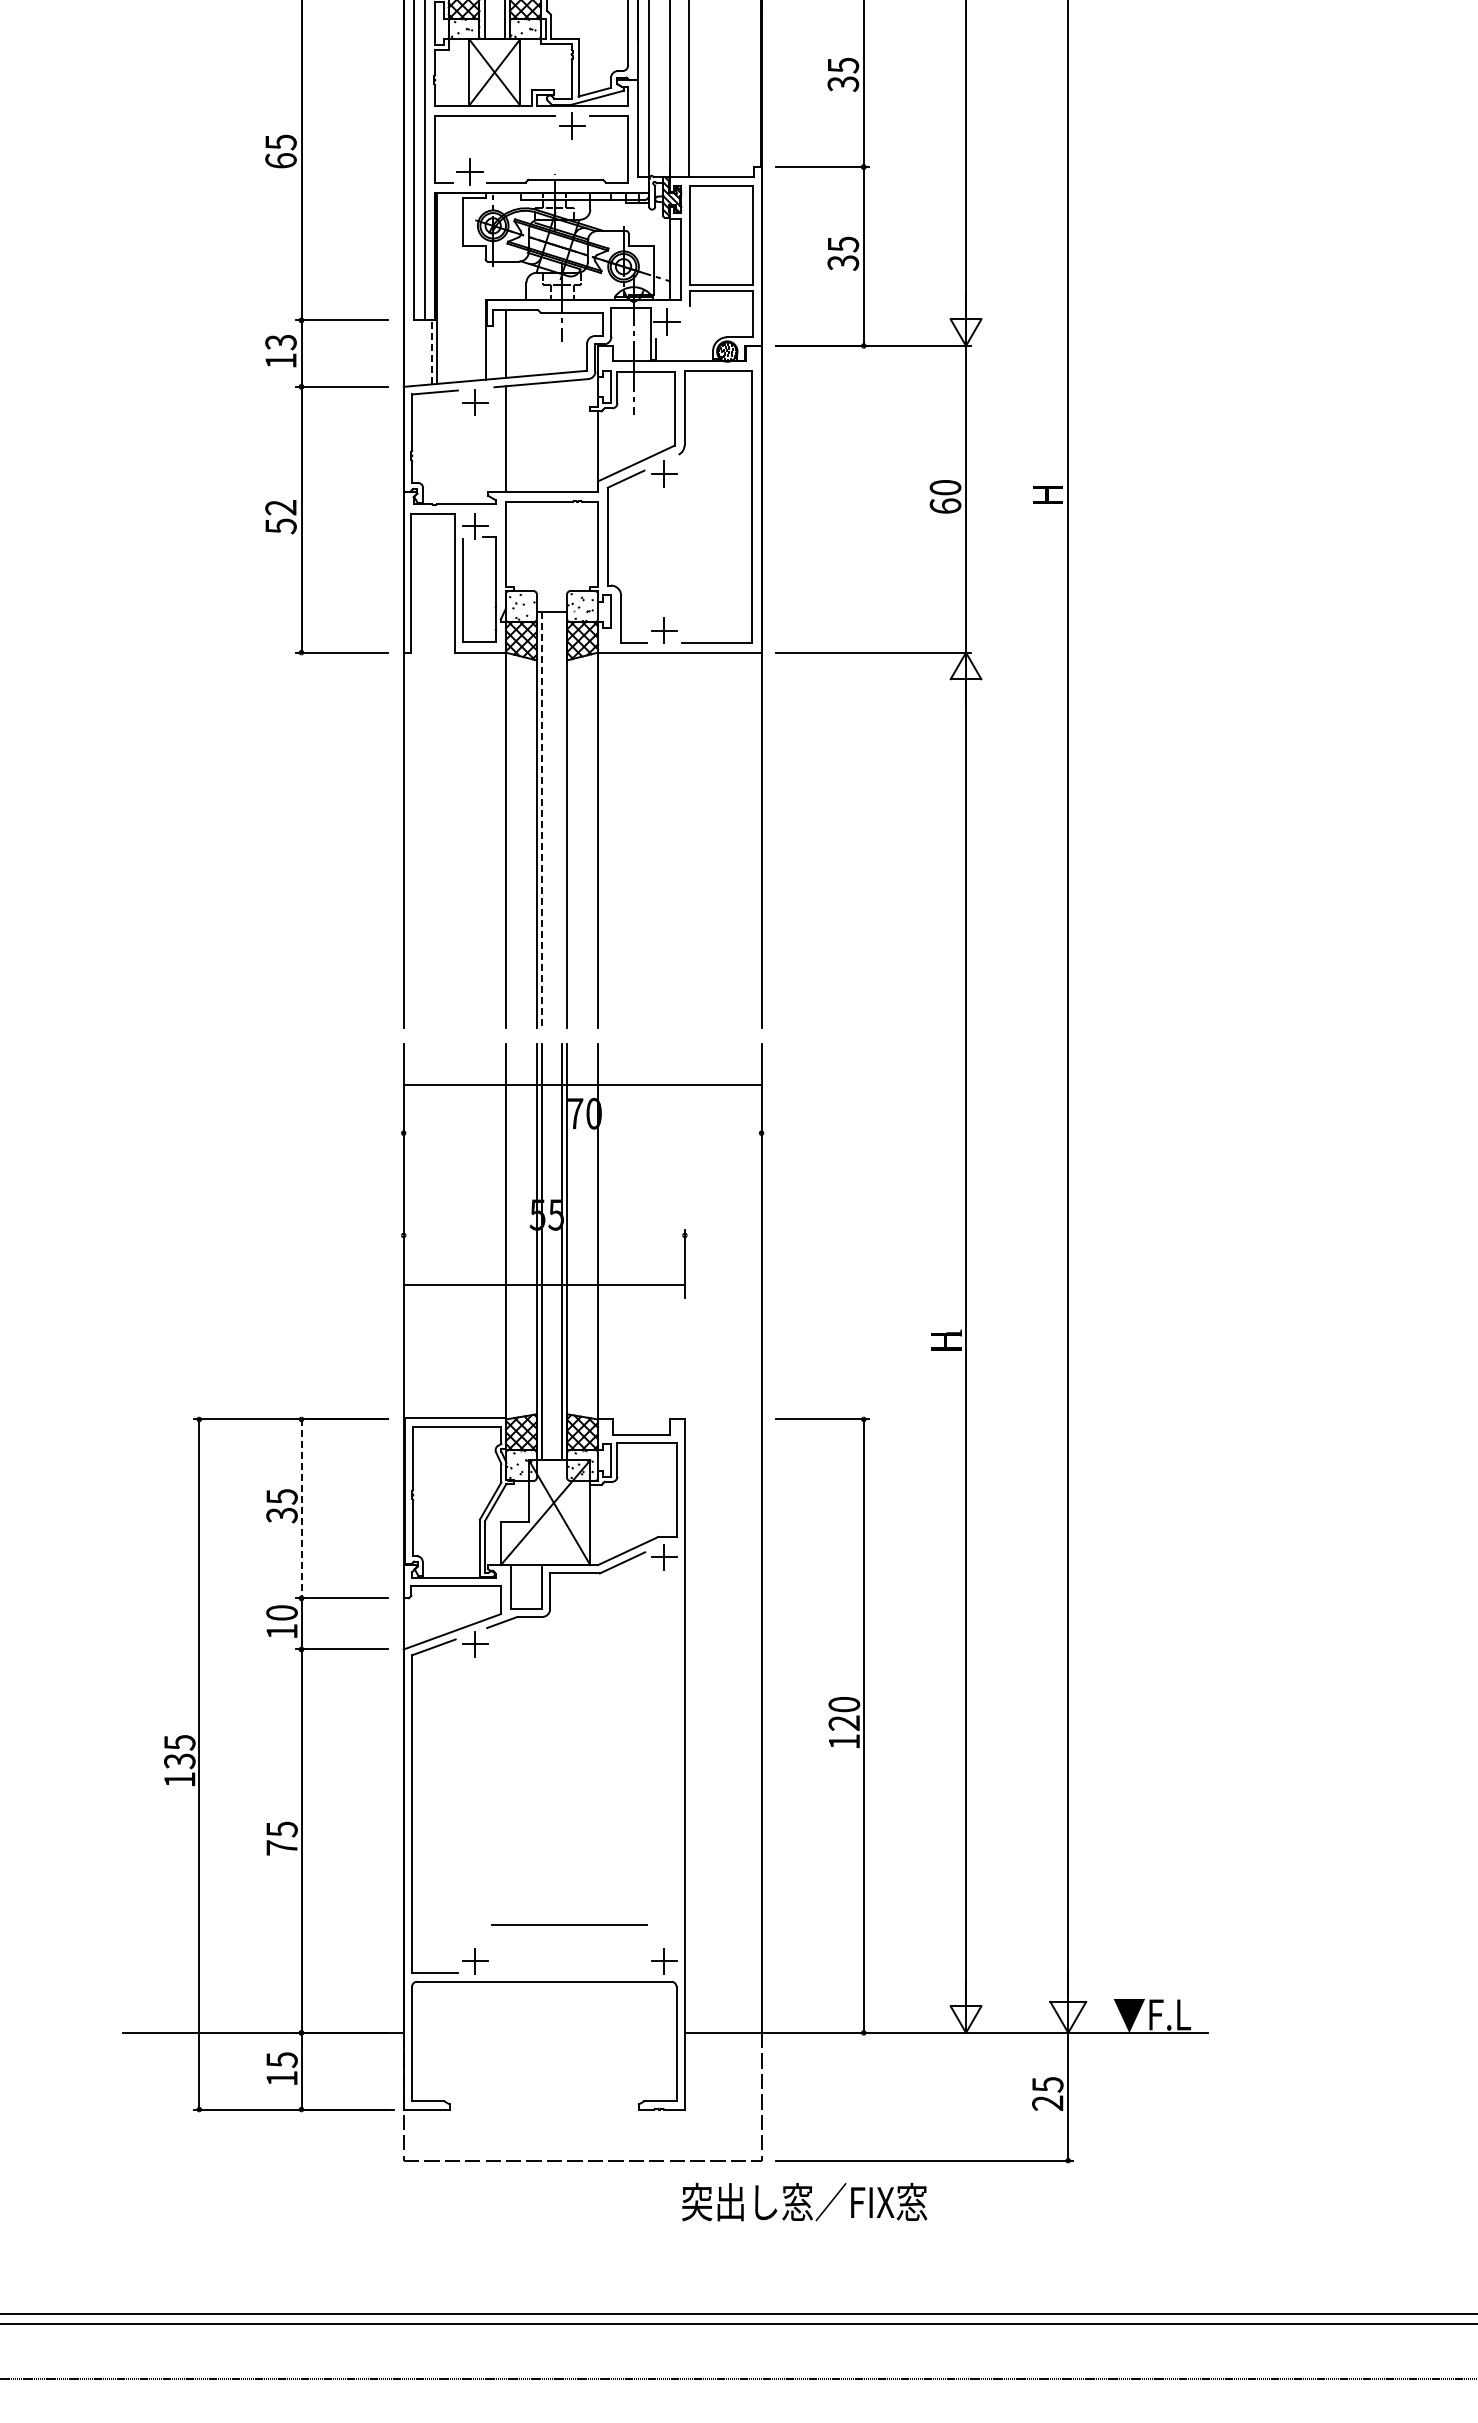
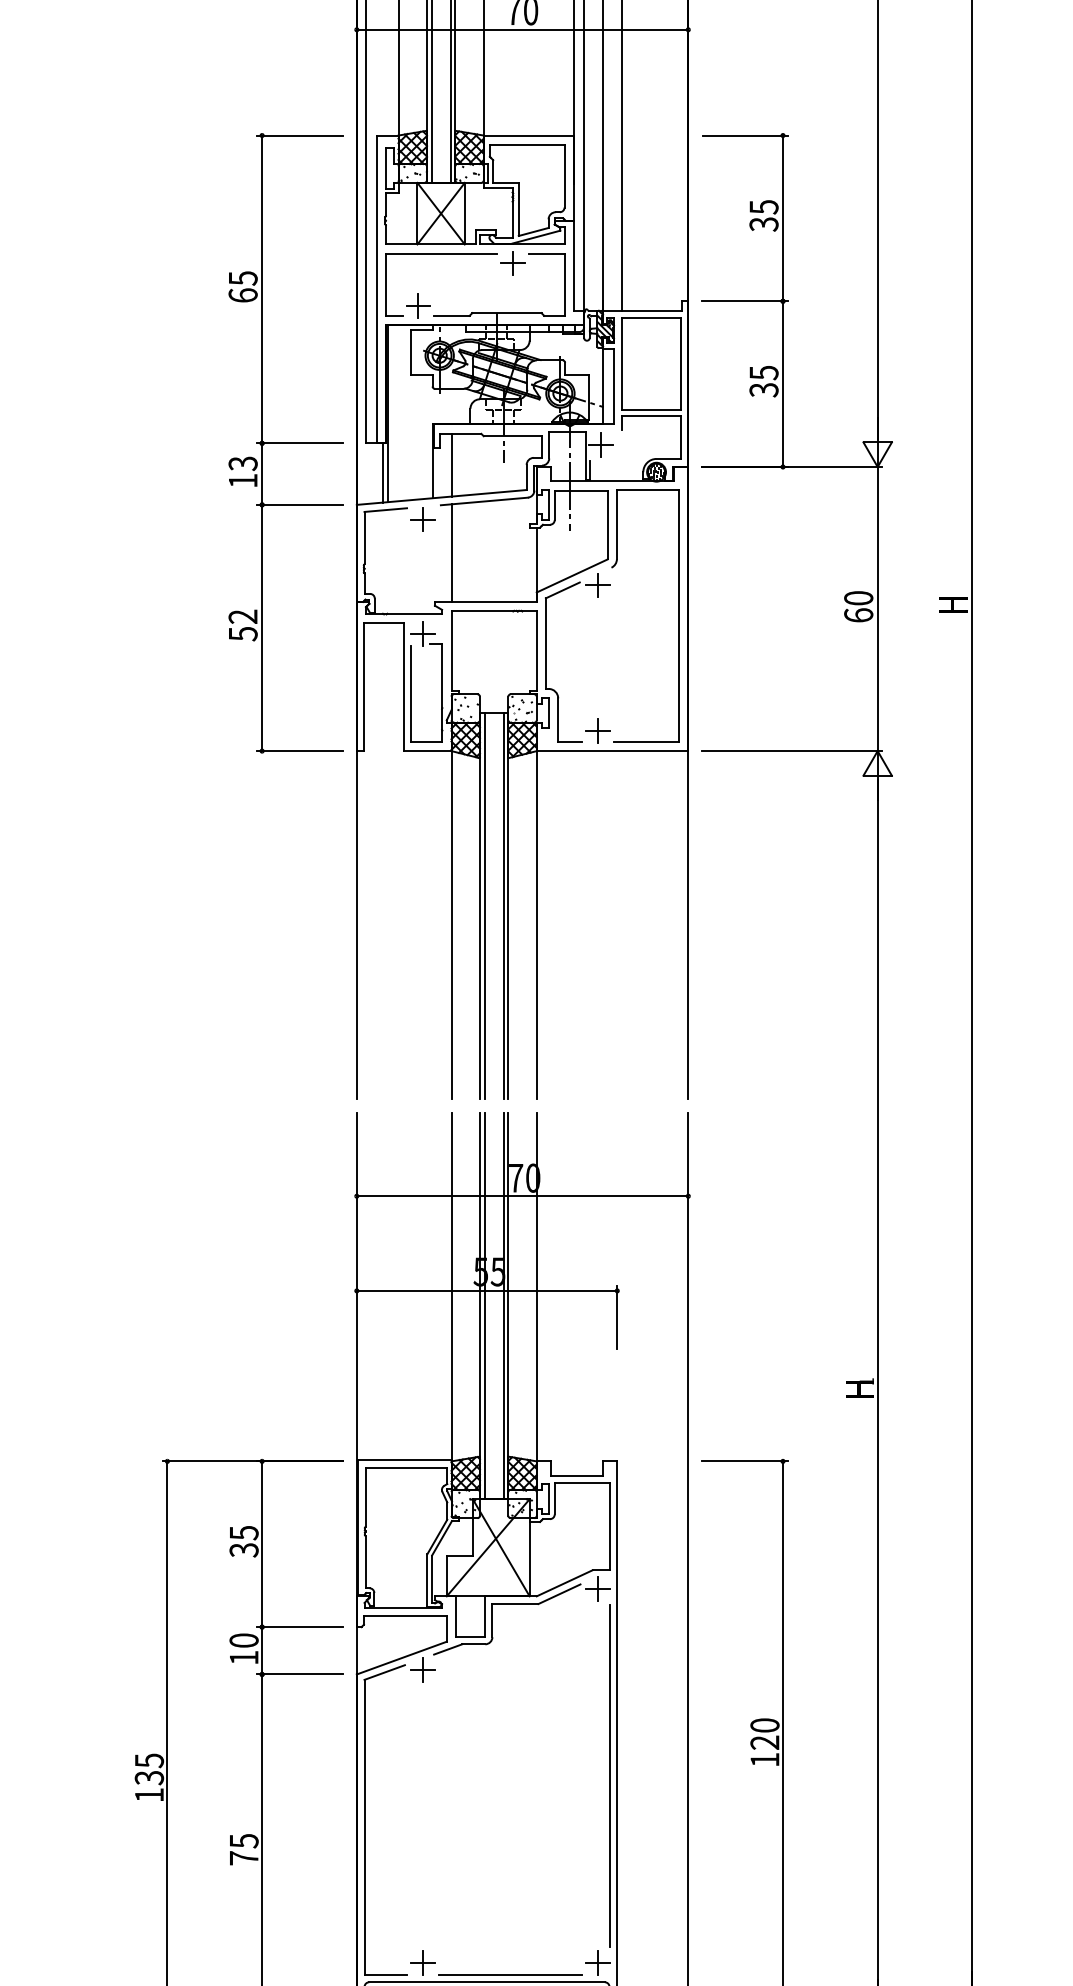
line: (431, 351) -> (382, 472), dashed -> solid
line: (562, 819) -> (503, 905), added
line: (541, 820) -> (484, 906), dashed -> solid
line: (582, 1085) -> (522, 1196), moved
line: (543, 1285) -> (486, 1290), moved
line: (301, 1509) -> (262, 1544), dashed -> solid
line: (676, 1758) -> (609, 1775), added
line: (569, 1924) -> (510, 1973), moved

